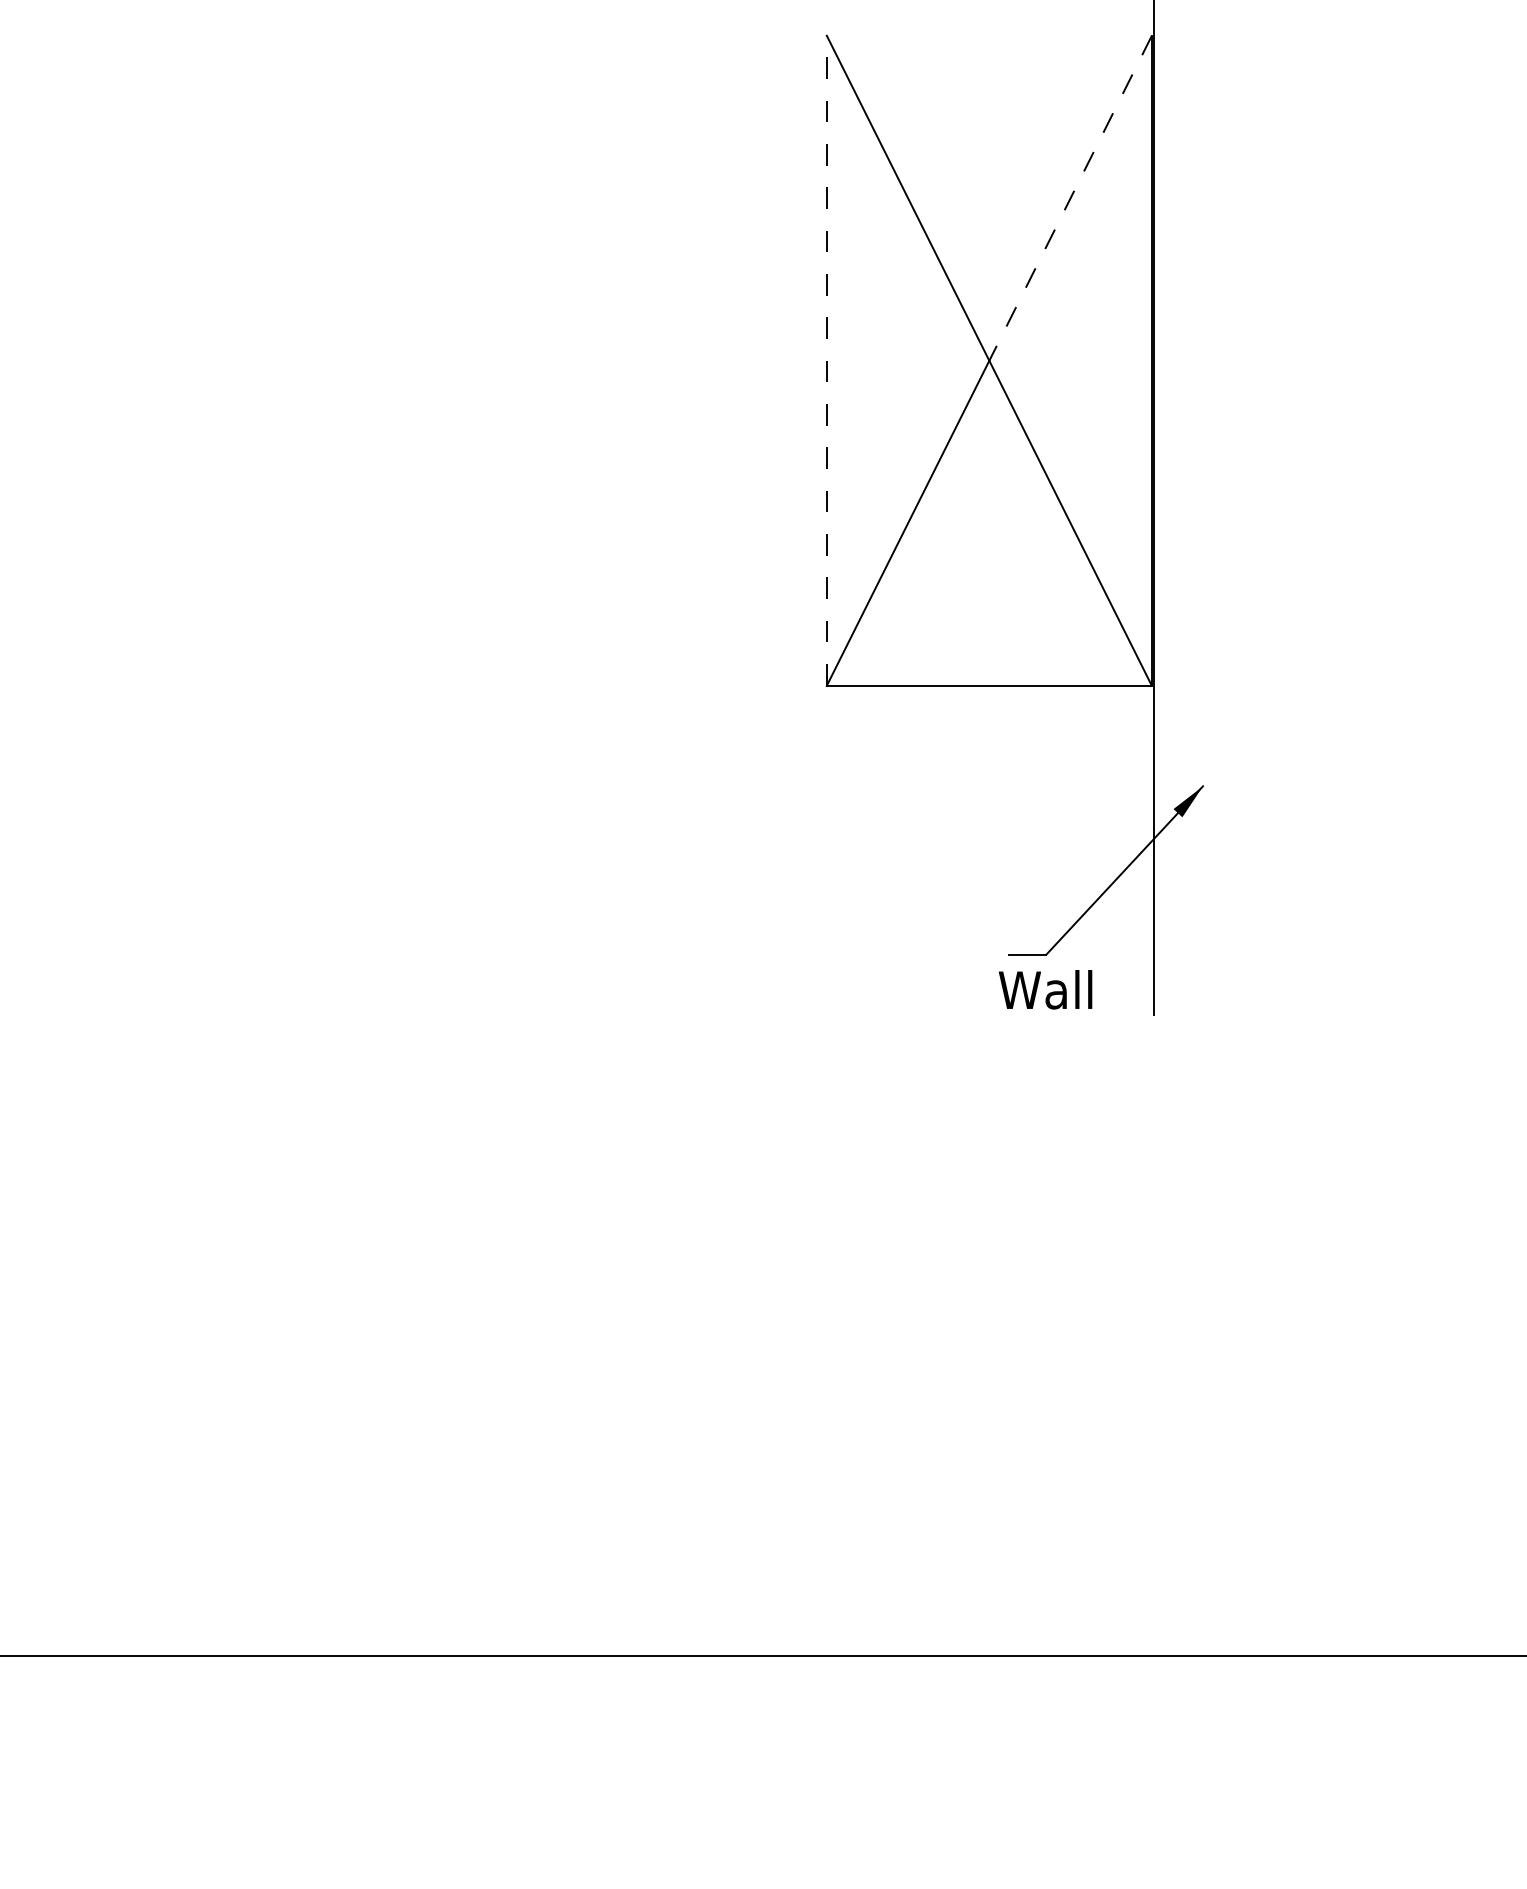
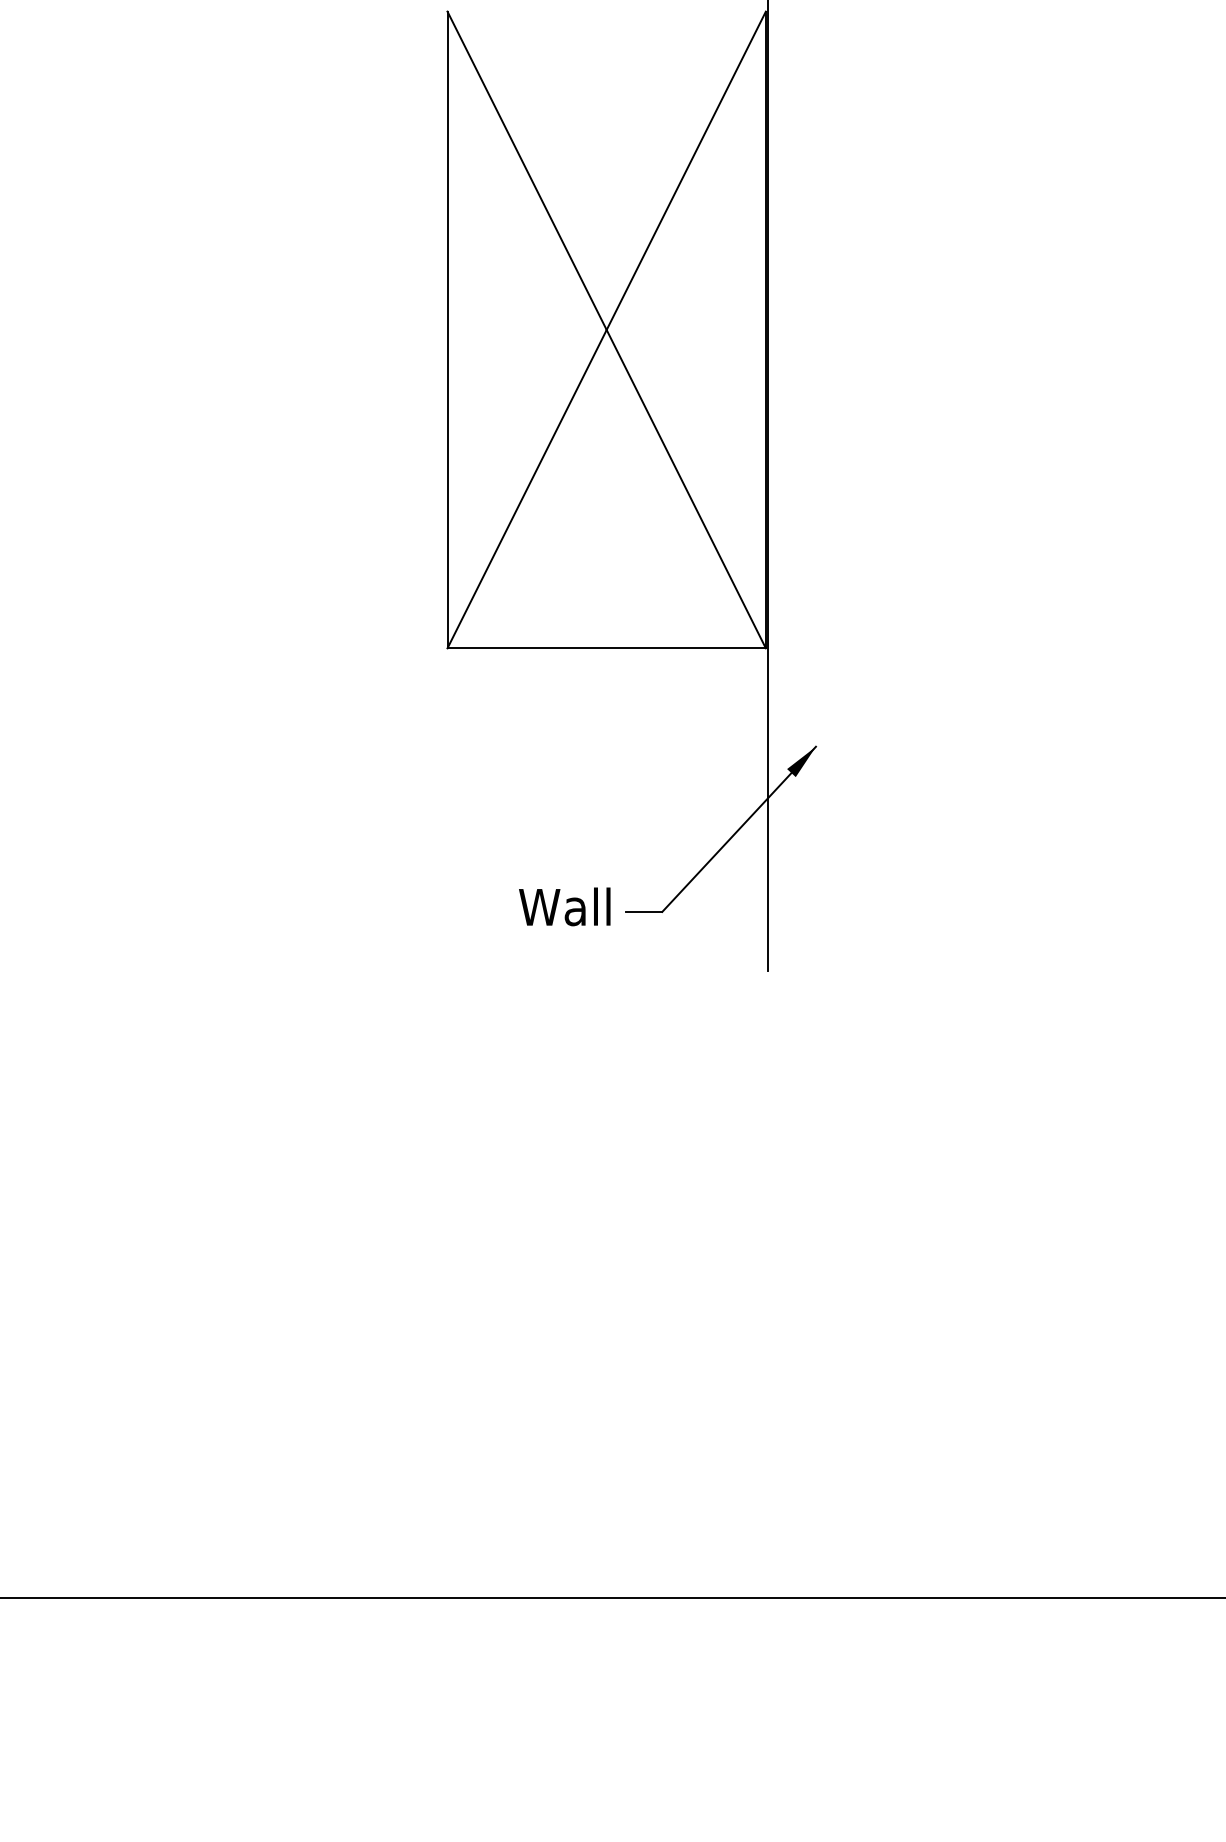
line: (1070, 198) -> (686, 171), dashed -> solid
line: (826, 360) -> (447, 329), dashed -> solid
text: (1045, 989) -> (564, 906), moved

